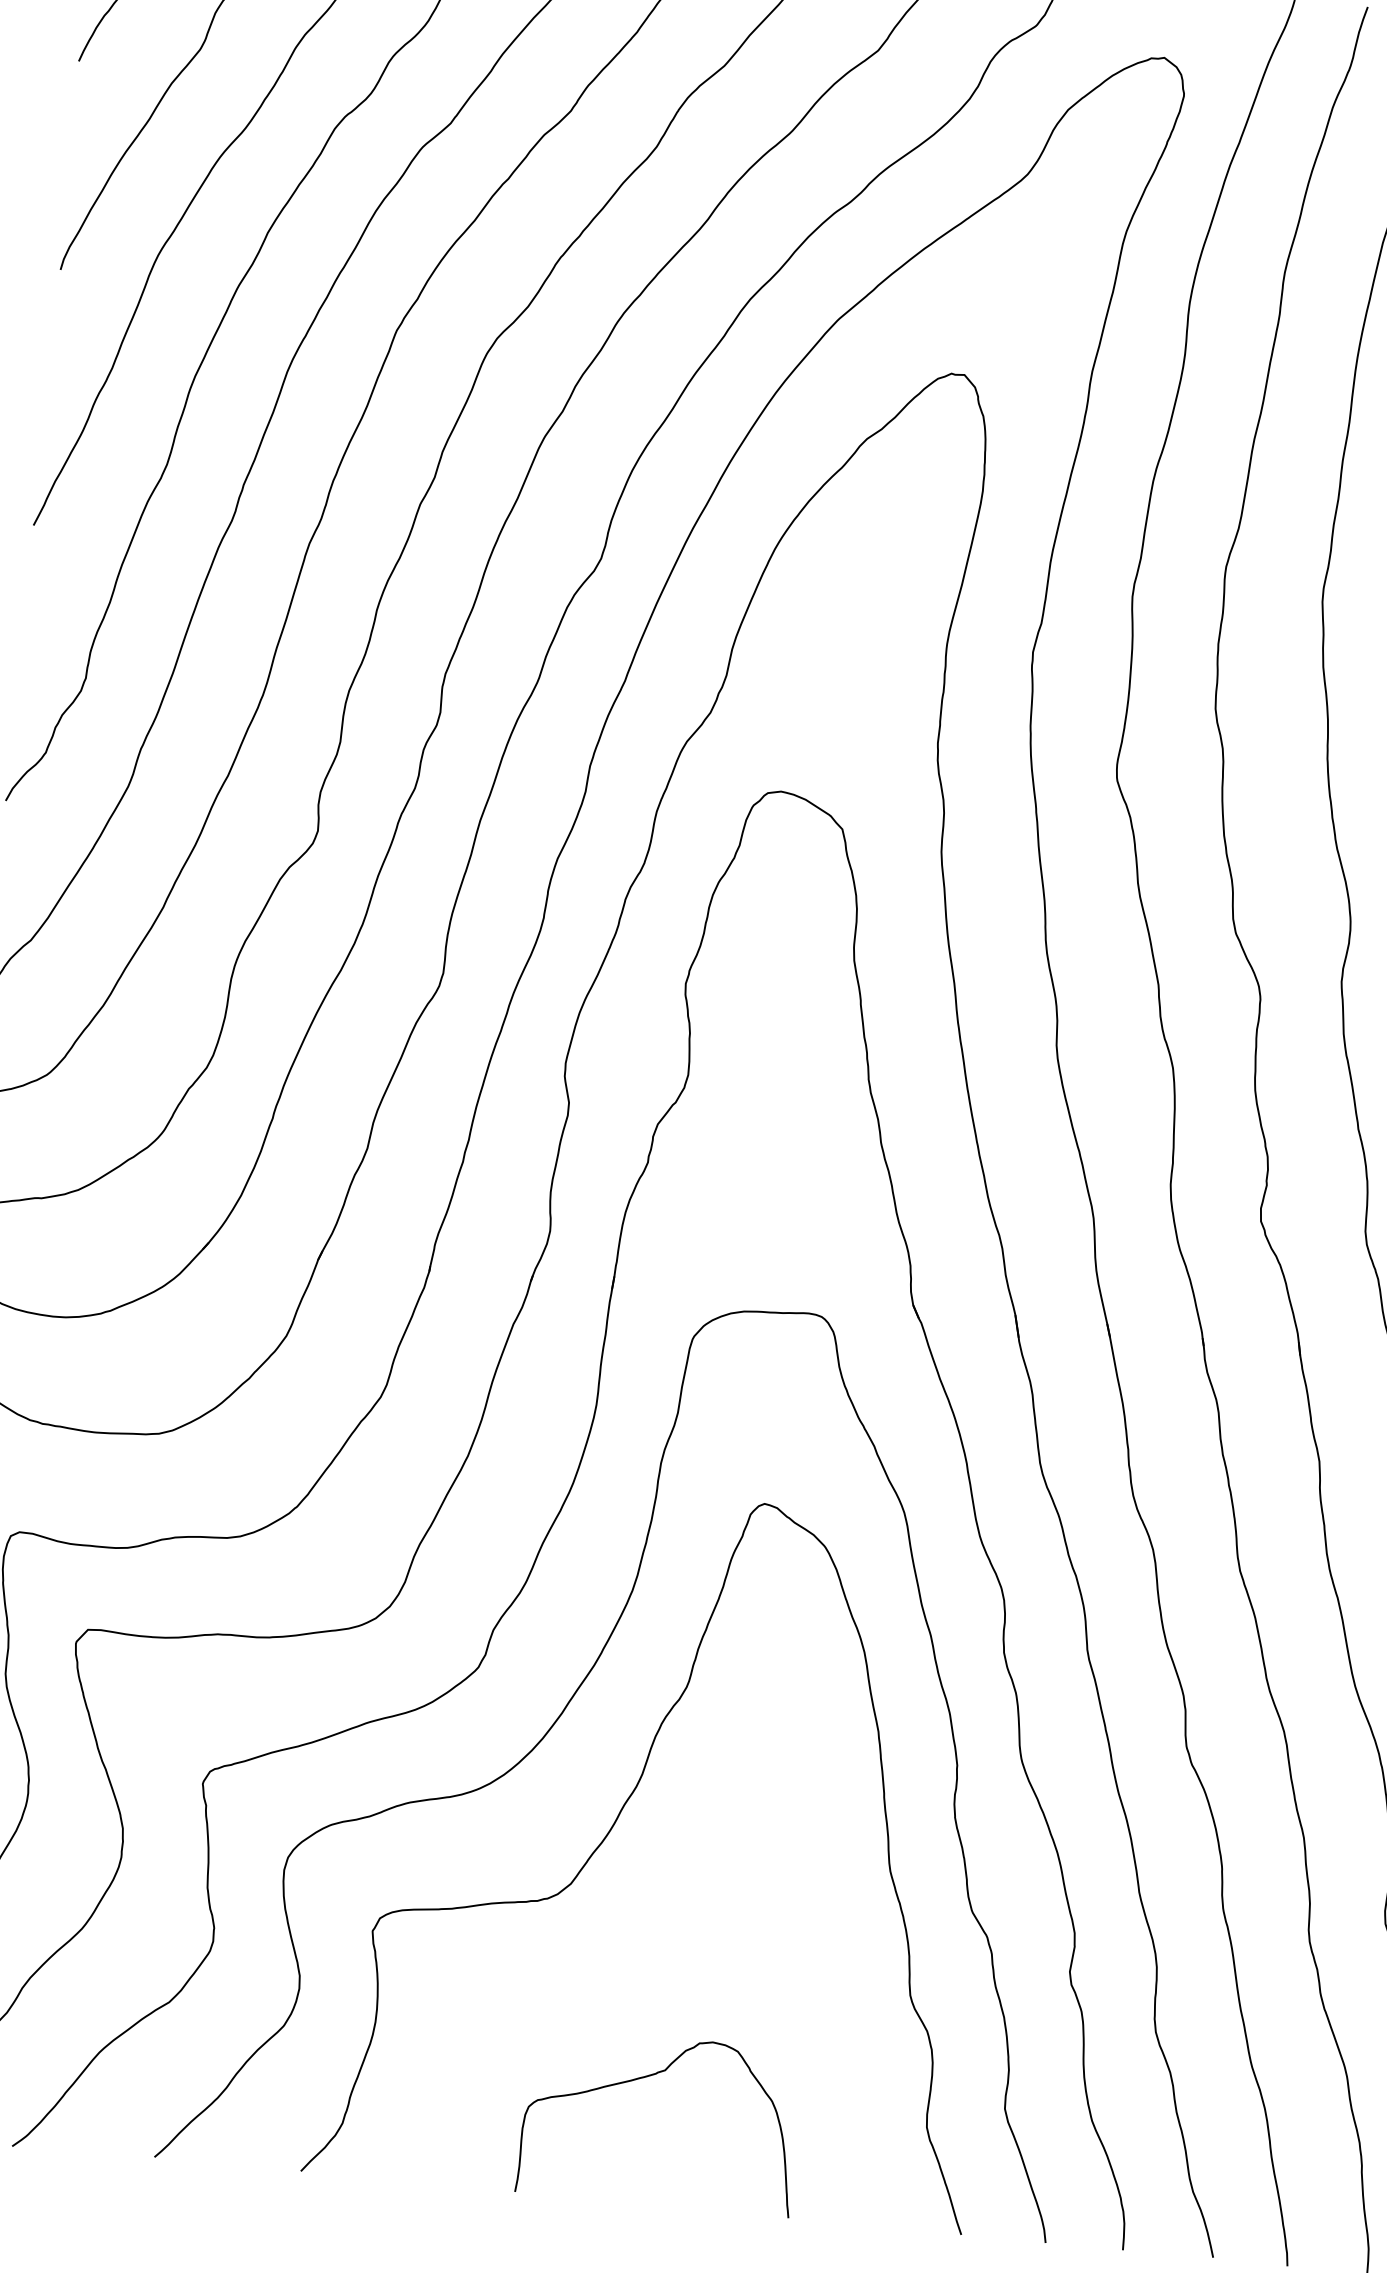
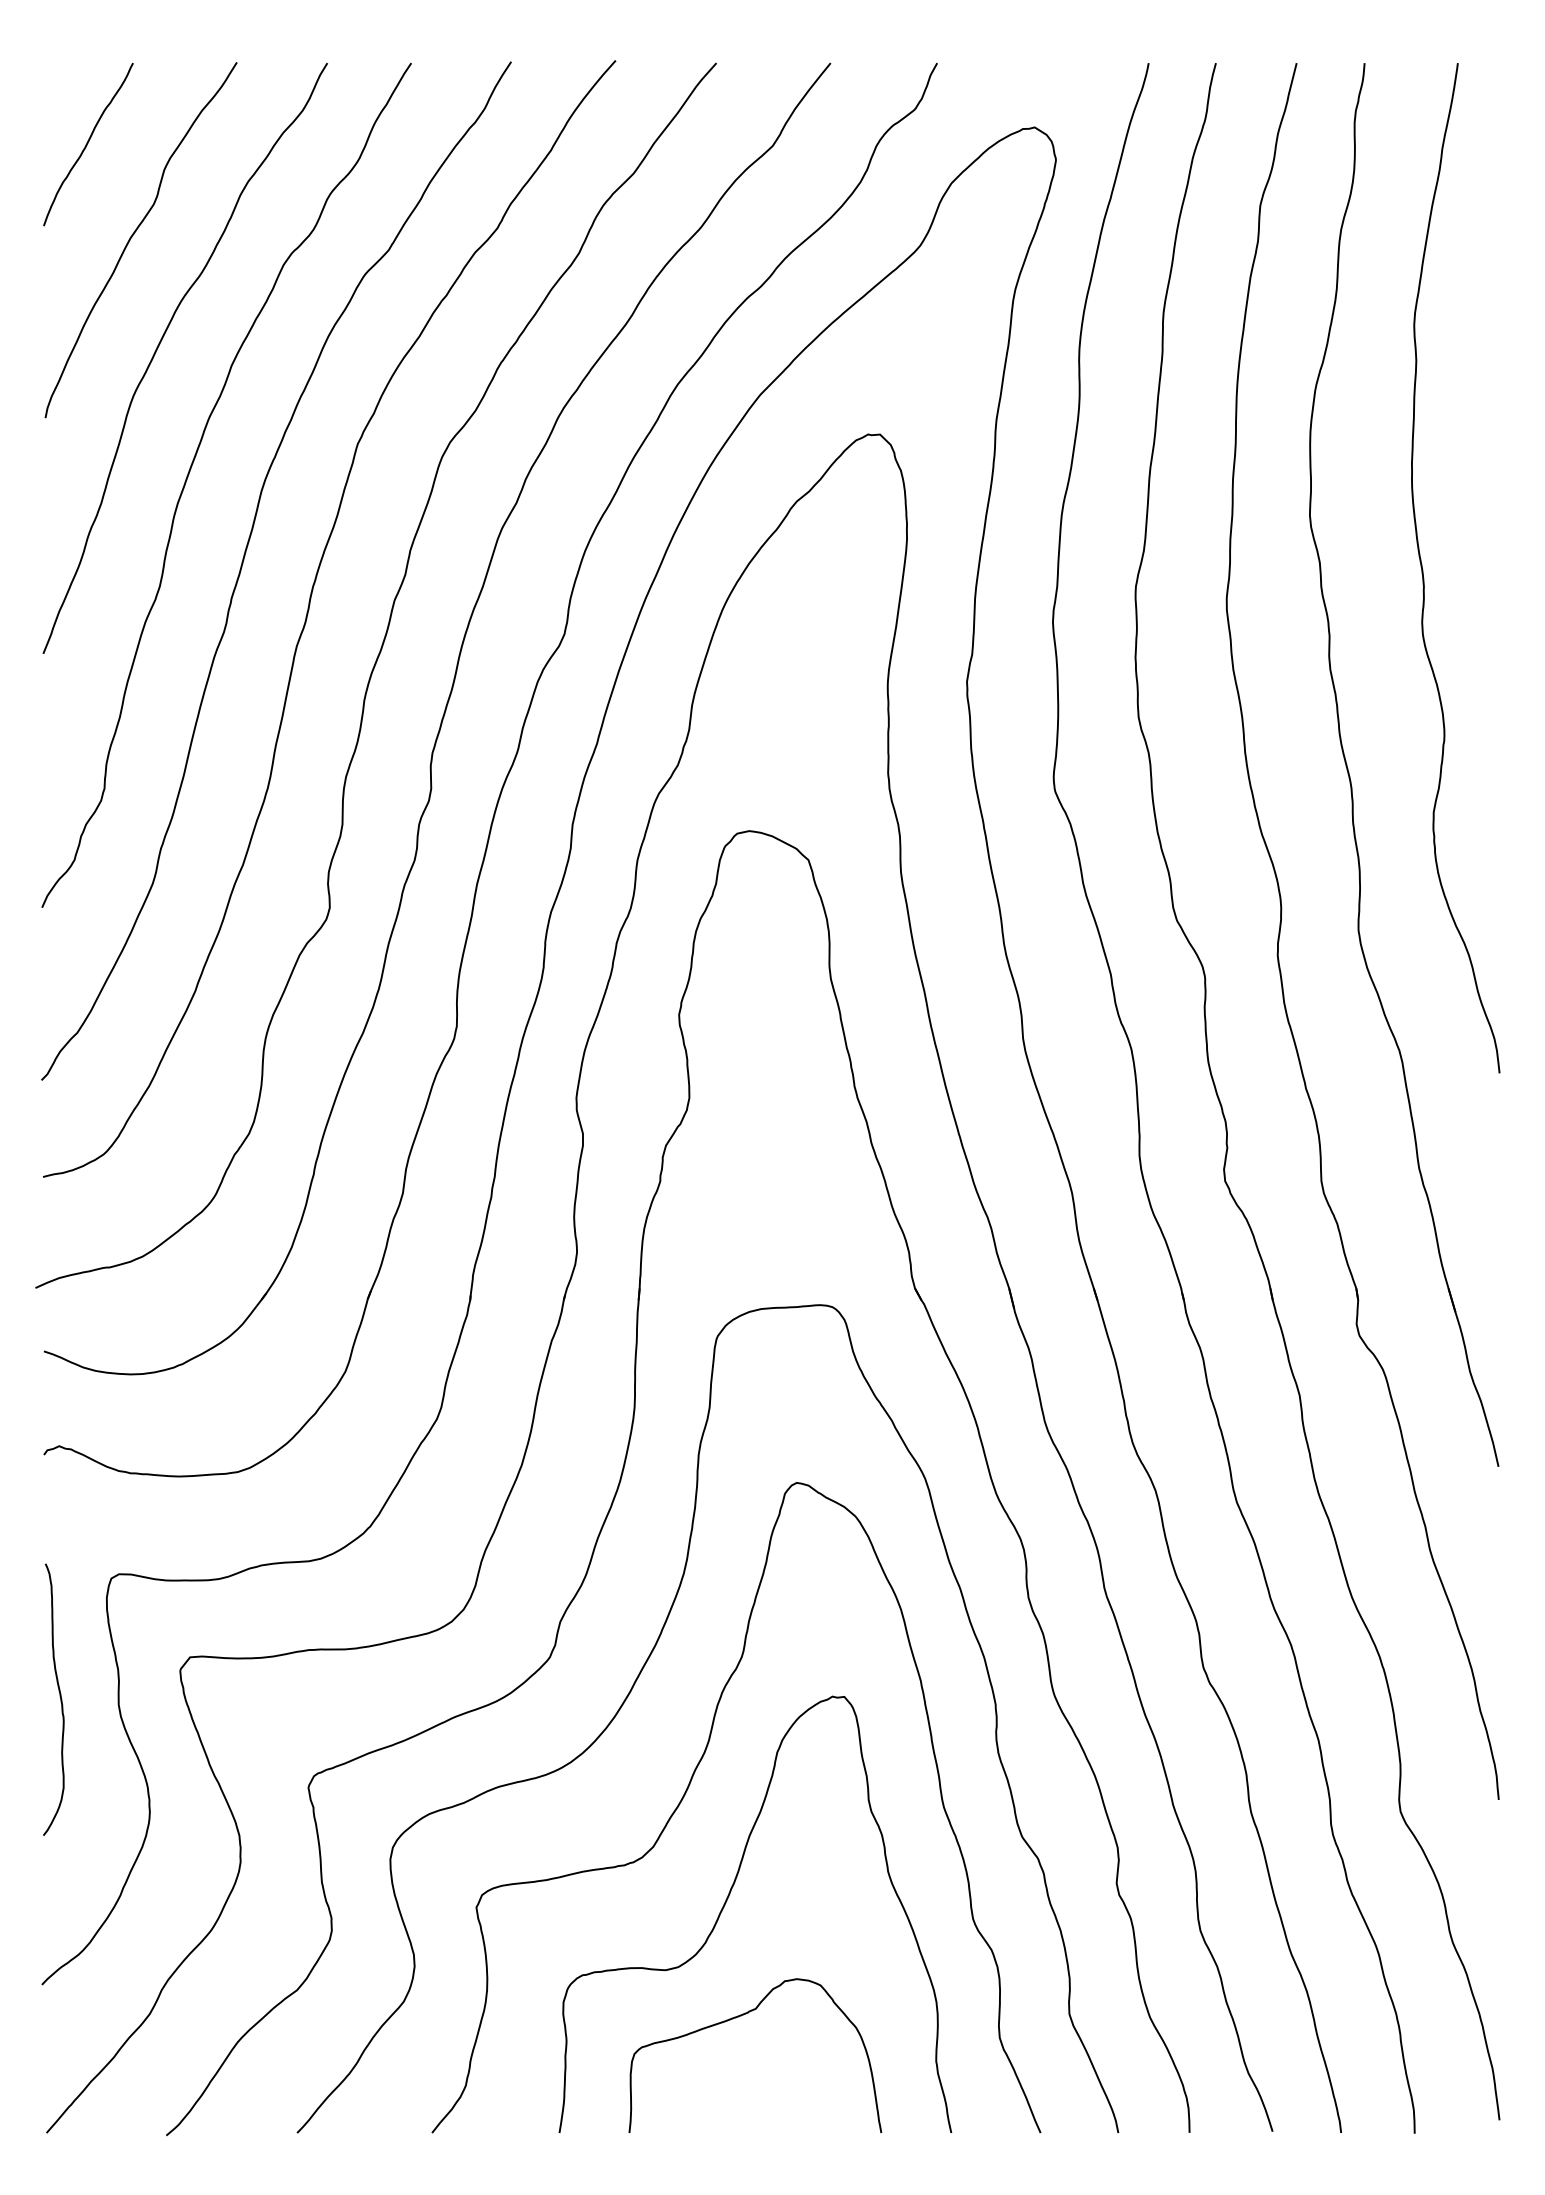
curve: (644, 1952) -> (726, 1903), added

